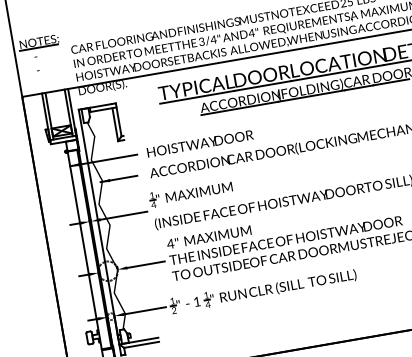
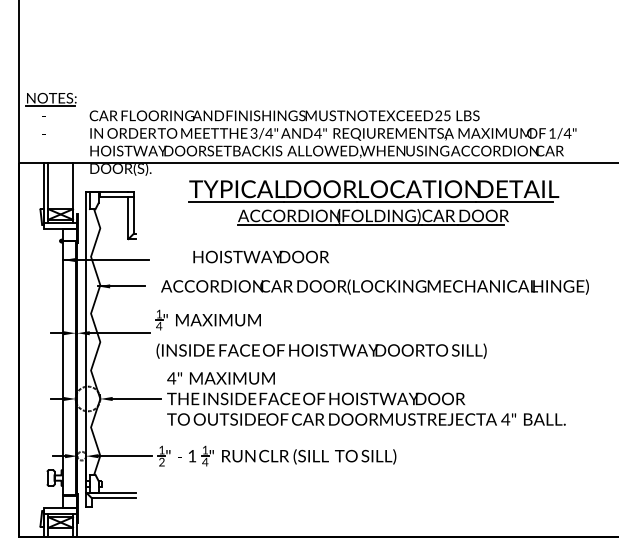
line: (72, 112) -> (77, 193), removed
text: (199, 143) -> (260, 256), moved

